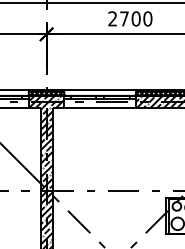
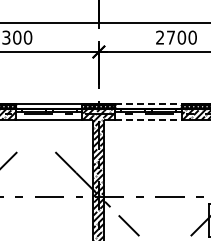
line: (101, 89) -> (149, 103), solid -> dashed
line: (101, 107) -> (149, 119), solid -> dashed

